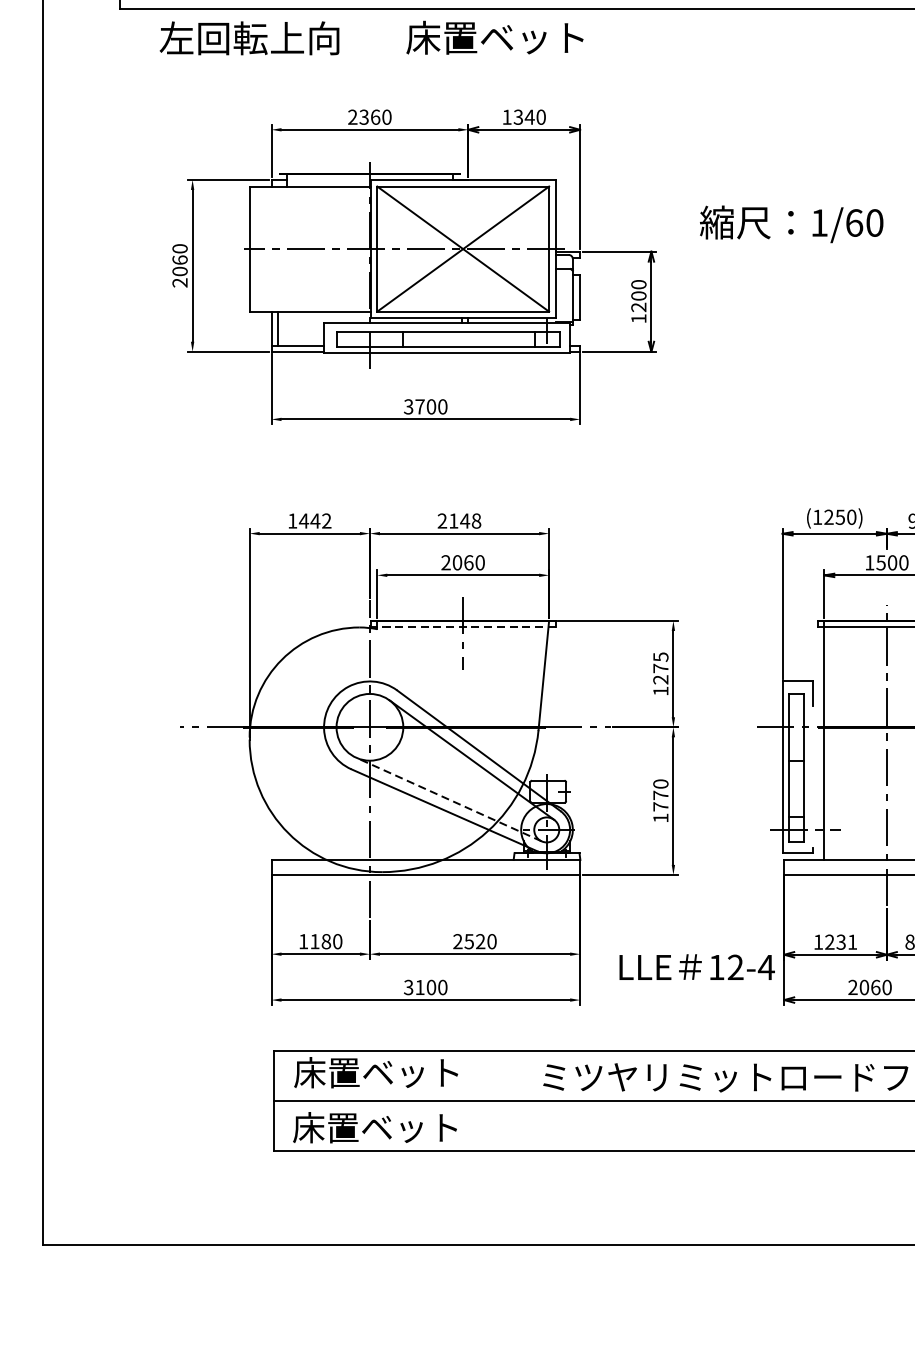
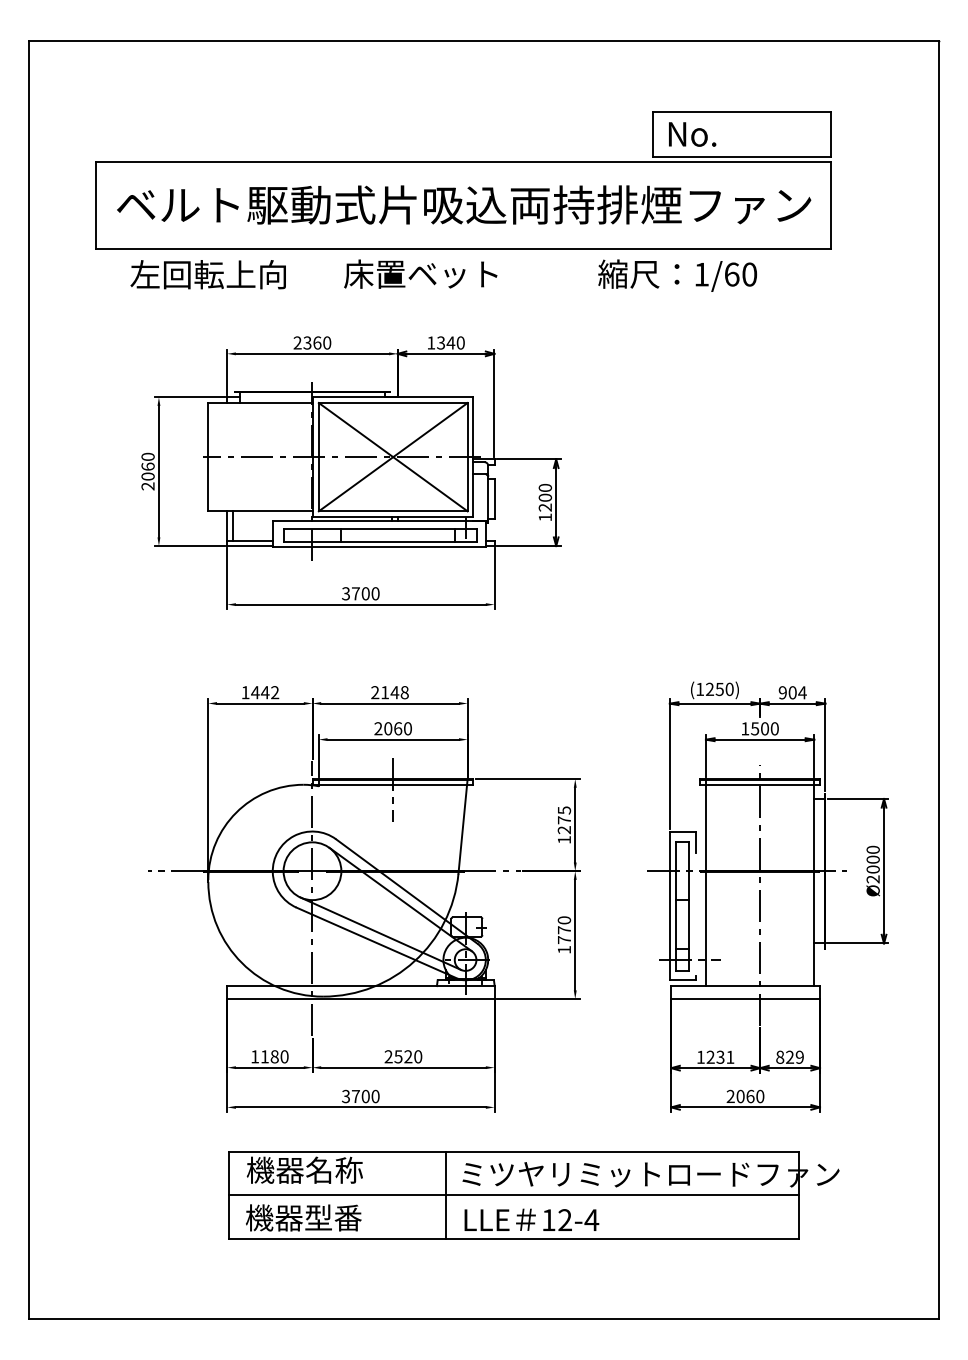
text: (791, 224) -> (677, 275), moved
line: (462, 627) -> (392, 784), dashed -> solid
line: (448, 799) -> (380, 933), dashed -> solid
text: (696, 966) -> (531, 1219), moved
text: (419, 987) -> (355, 1096), 3100 -> 3700
text: (375, 1071) -> (317, 1169), 床置ベット -> 機器名称
line: (523, 1100) -> (445, 1194), added
text: (374, 1127) -> (316, 1217), 床置ベット -> 機器型番

